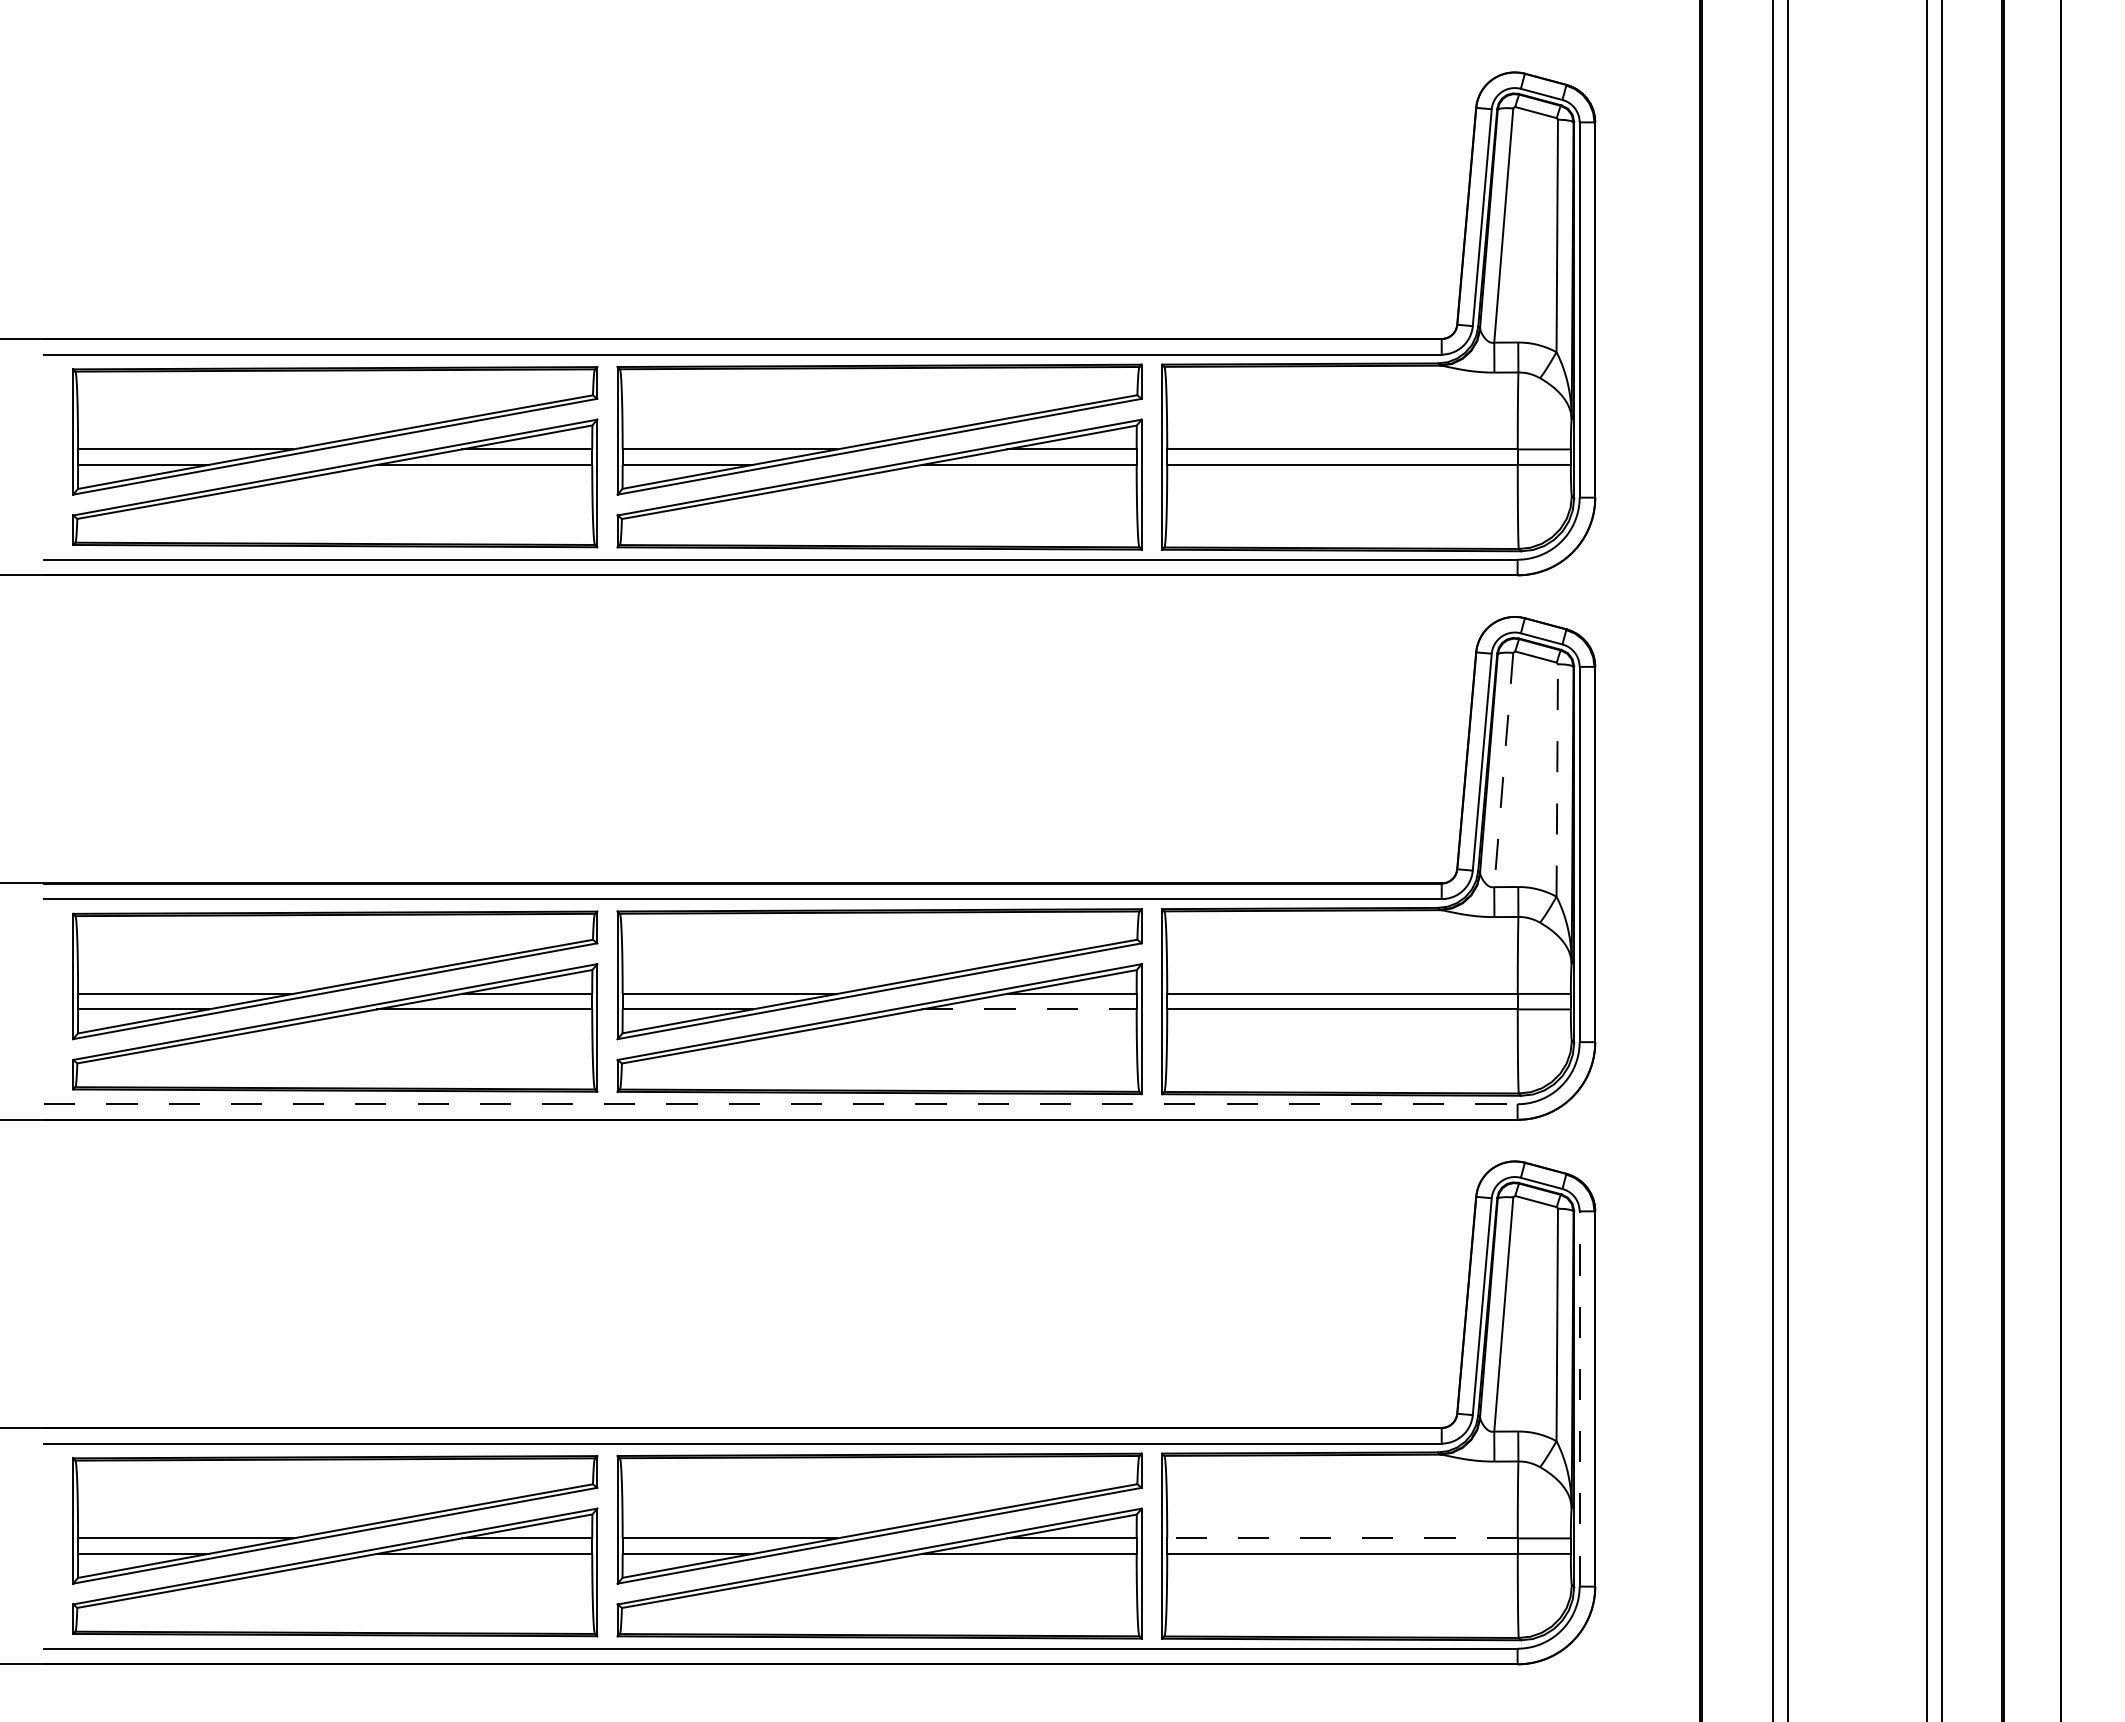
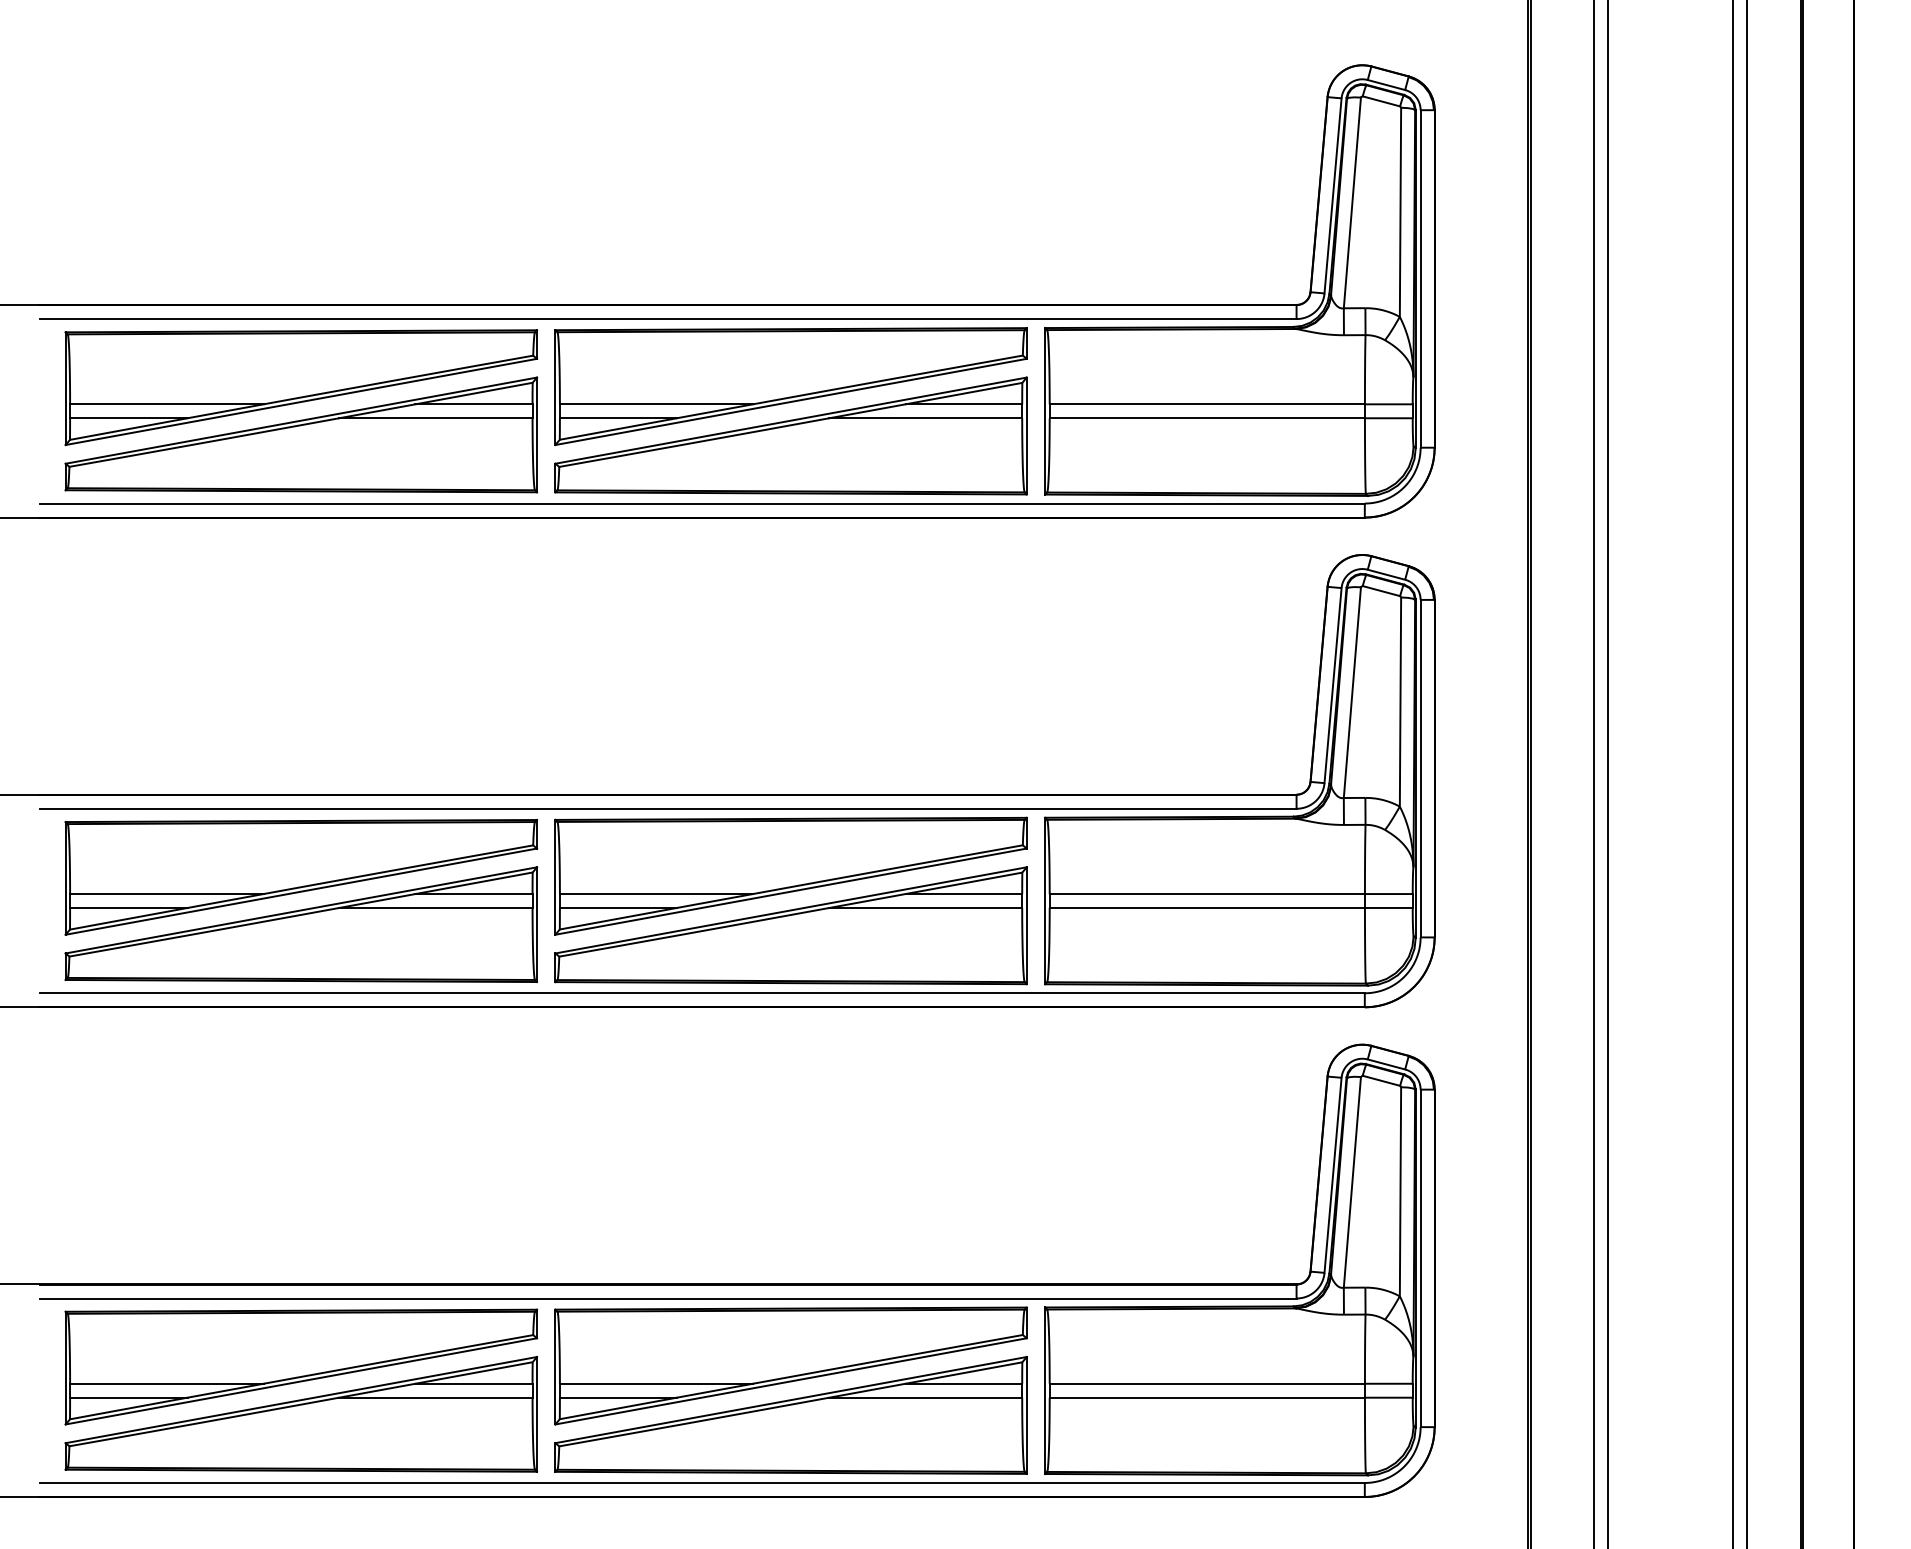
line: (1503, 770) -> (1352, 693), dashed -> solid
line: (1557, 779) -> (1400, 701), dashed -> solid
line: (1029, 1009) -> (925, 908), dashed -> solid
line: (780, 1104) -> (701, 993), dashed -> solid
line: (1579, 1399) -> (1420, 1258), dashed -> solid
line: (1342, 1538) -> (1207, 1383), dashed -> solid

